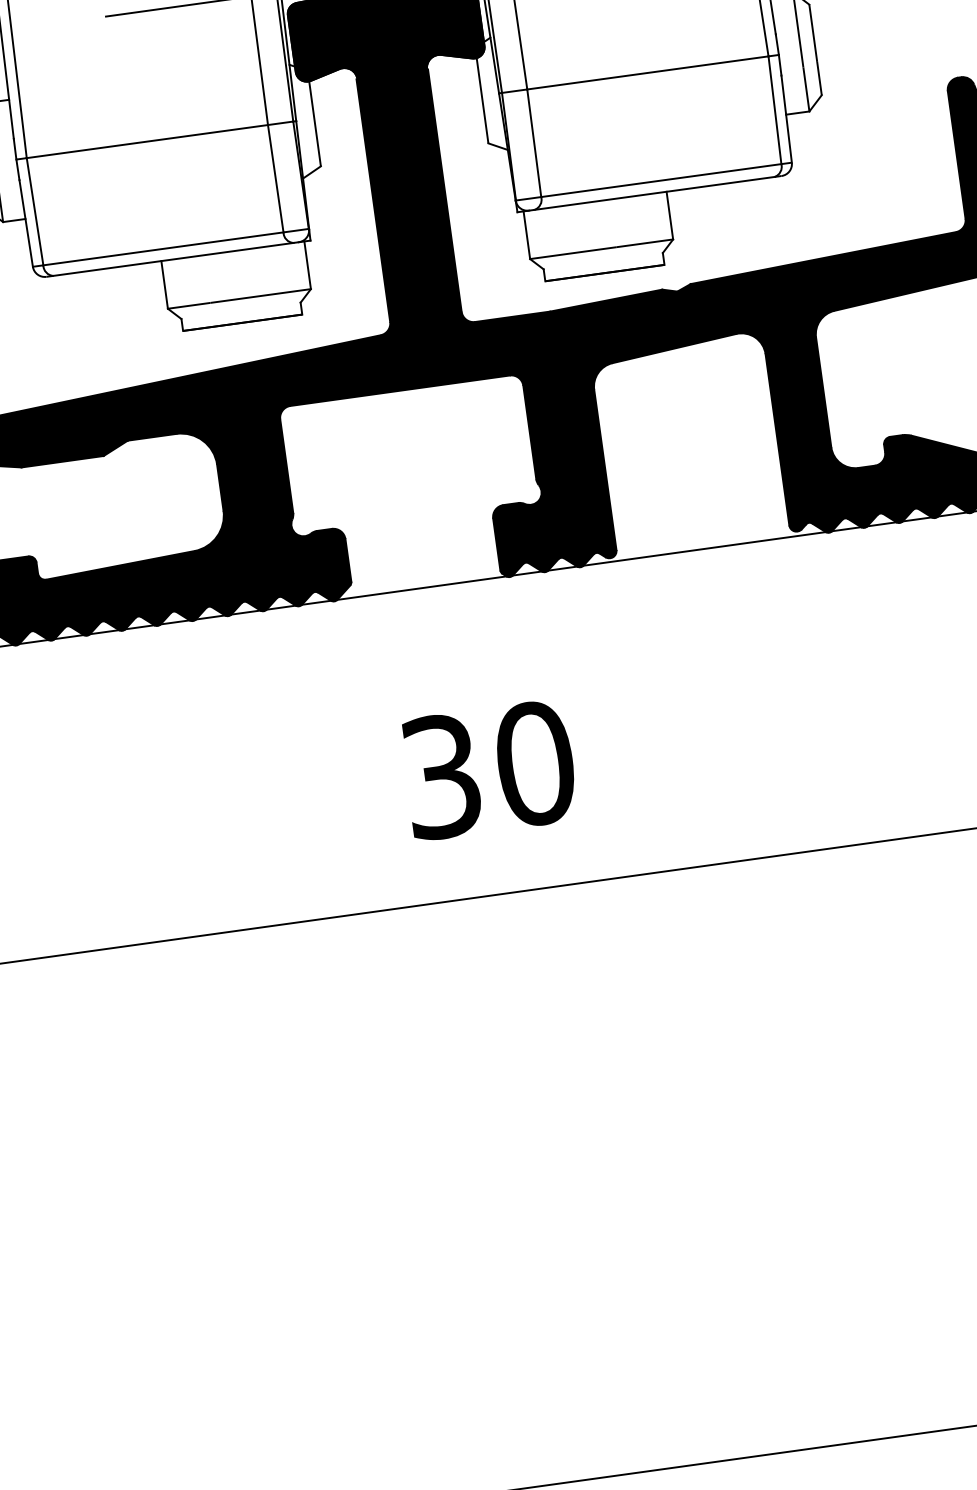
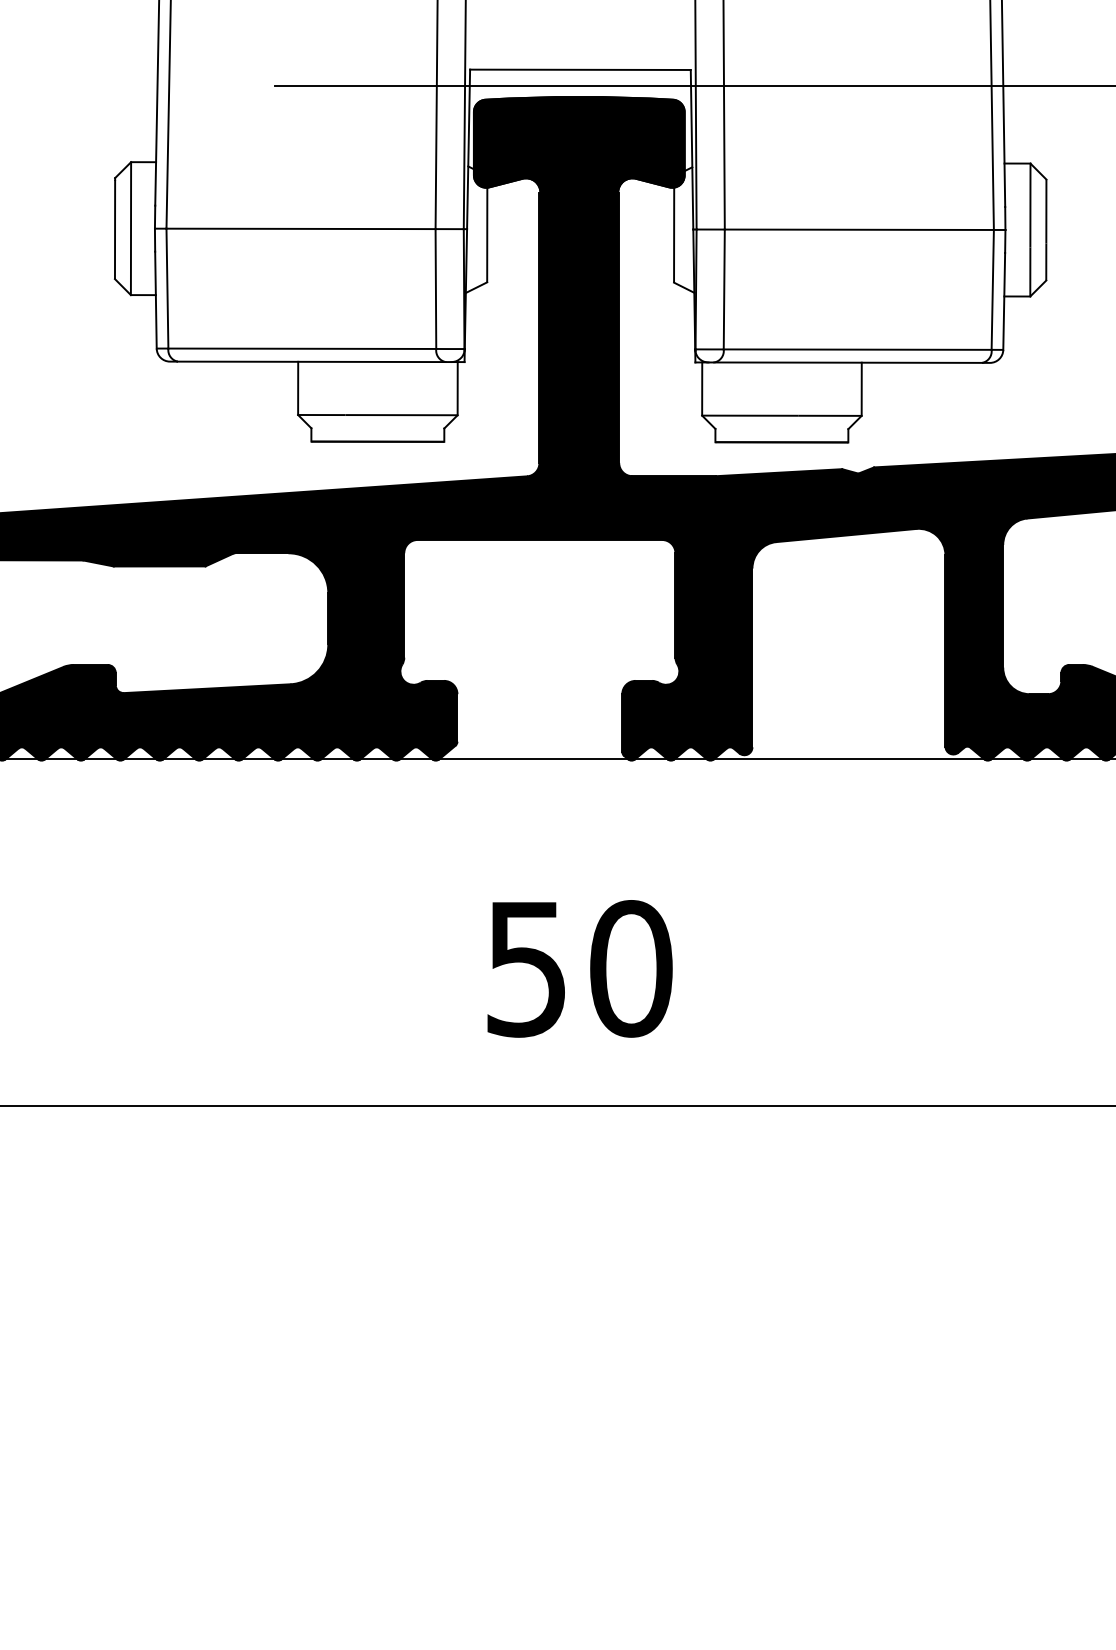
text: (441, 776) -> (526, 968), 30 -> 50

